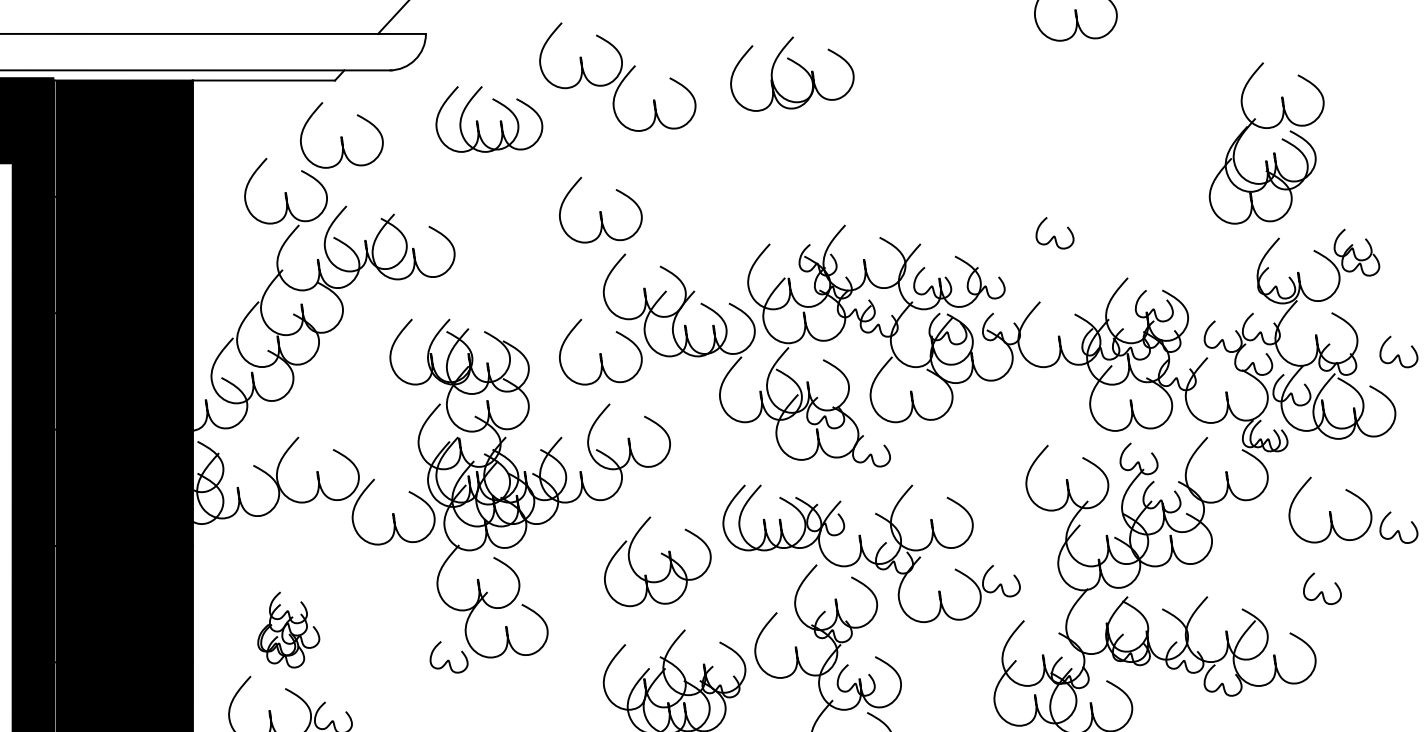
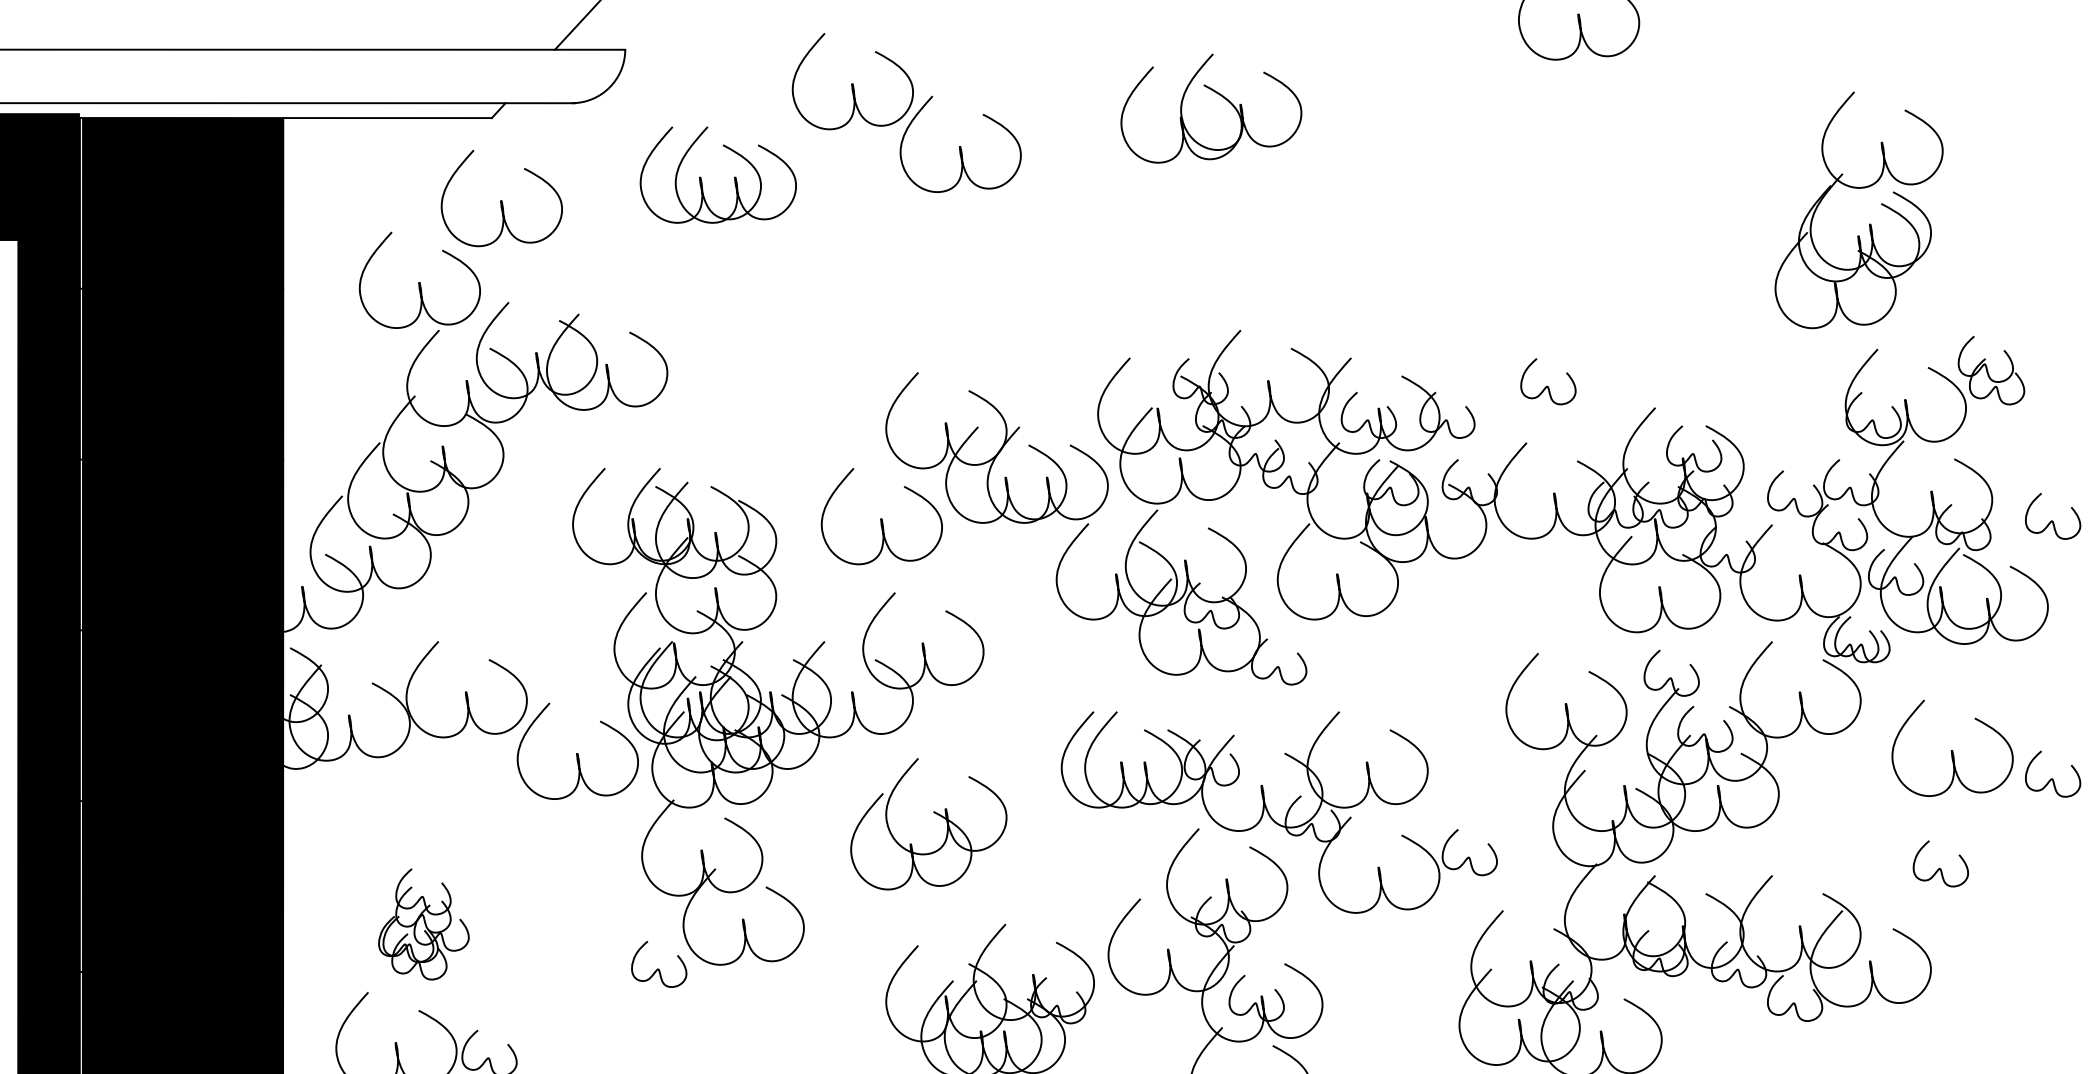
part: (797, 65) -> (1218, 96), moved
curve: (600, 211) -> (881, 310), removed
curve: (1054, 235) -> (1547, 385), moved
part: (662, 555) -> (935, 815), moved

